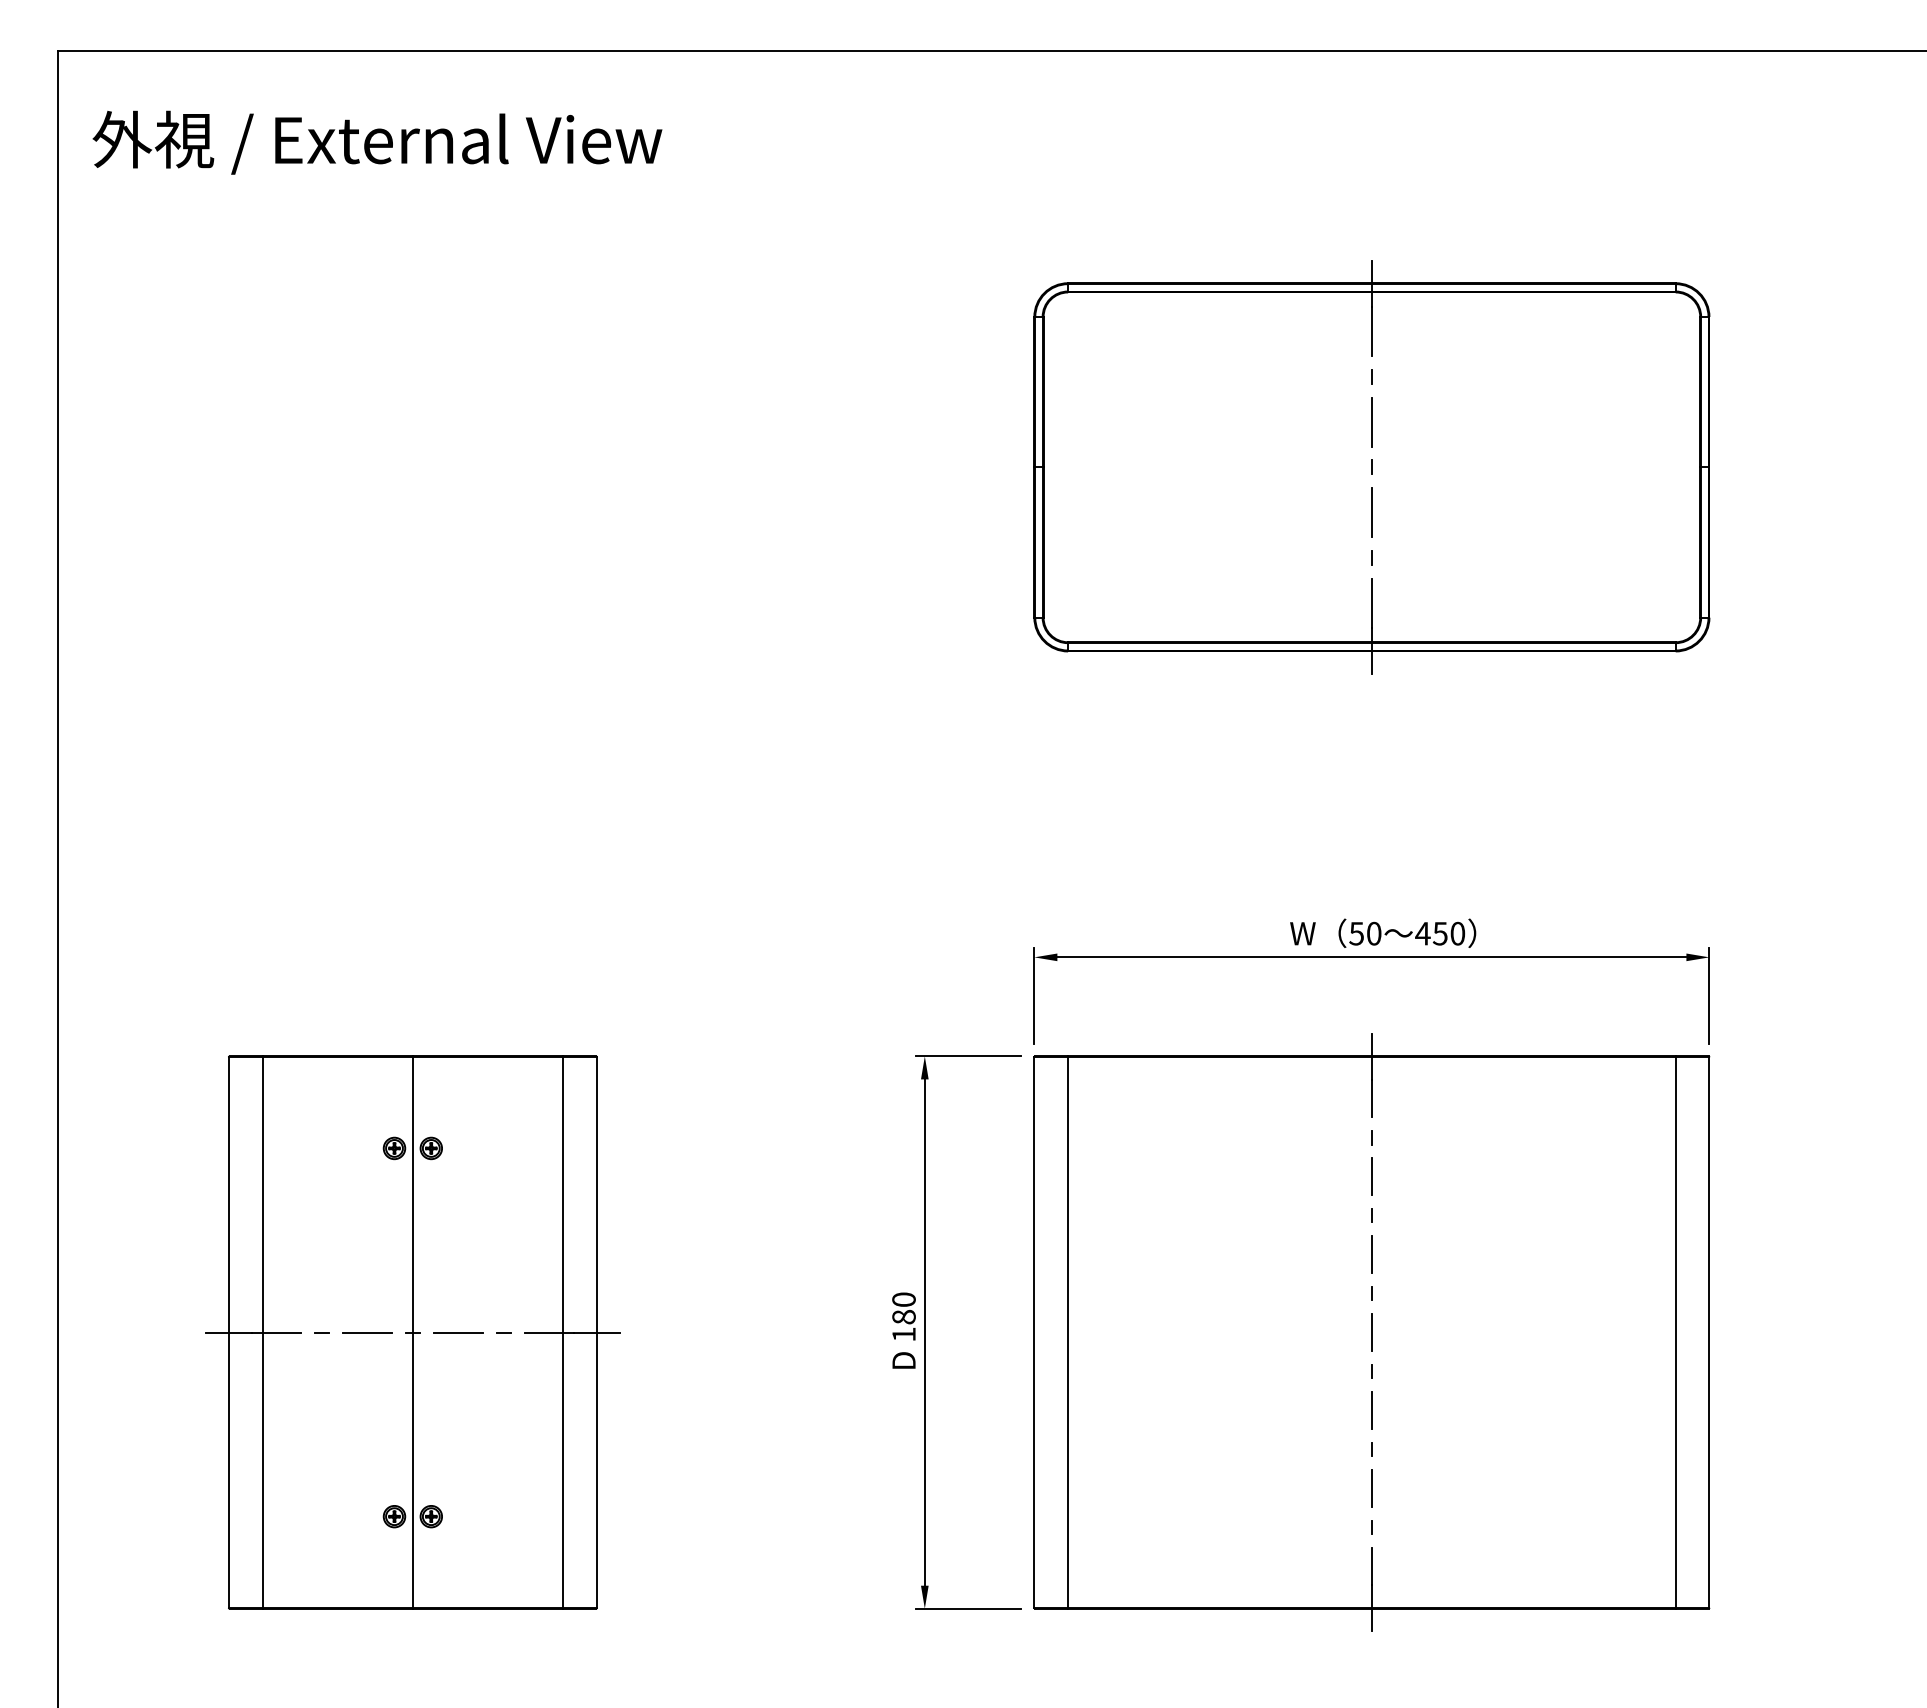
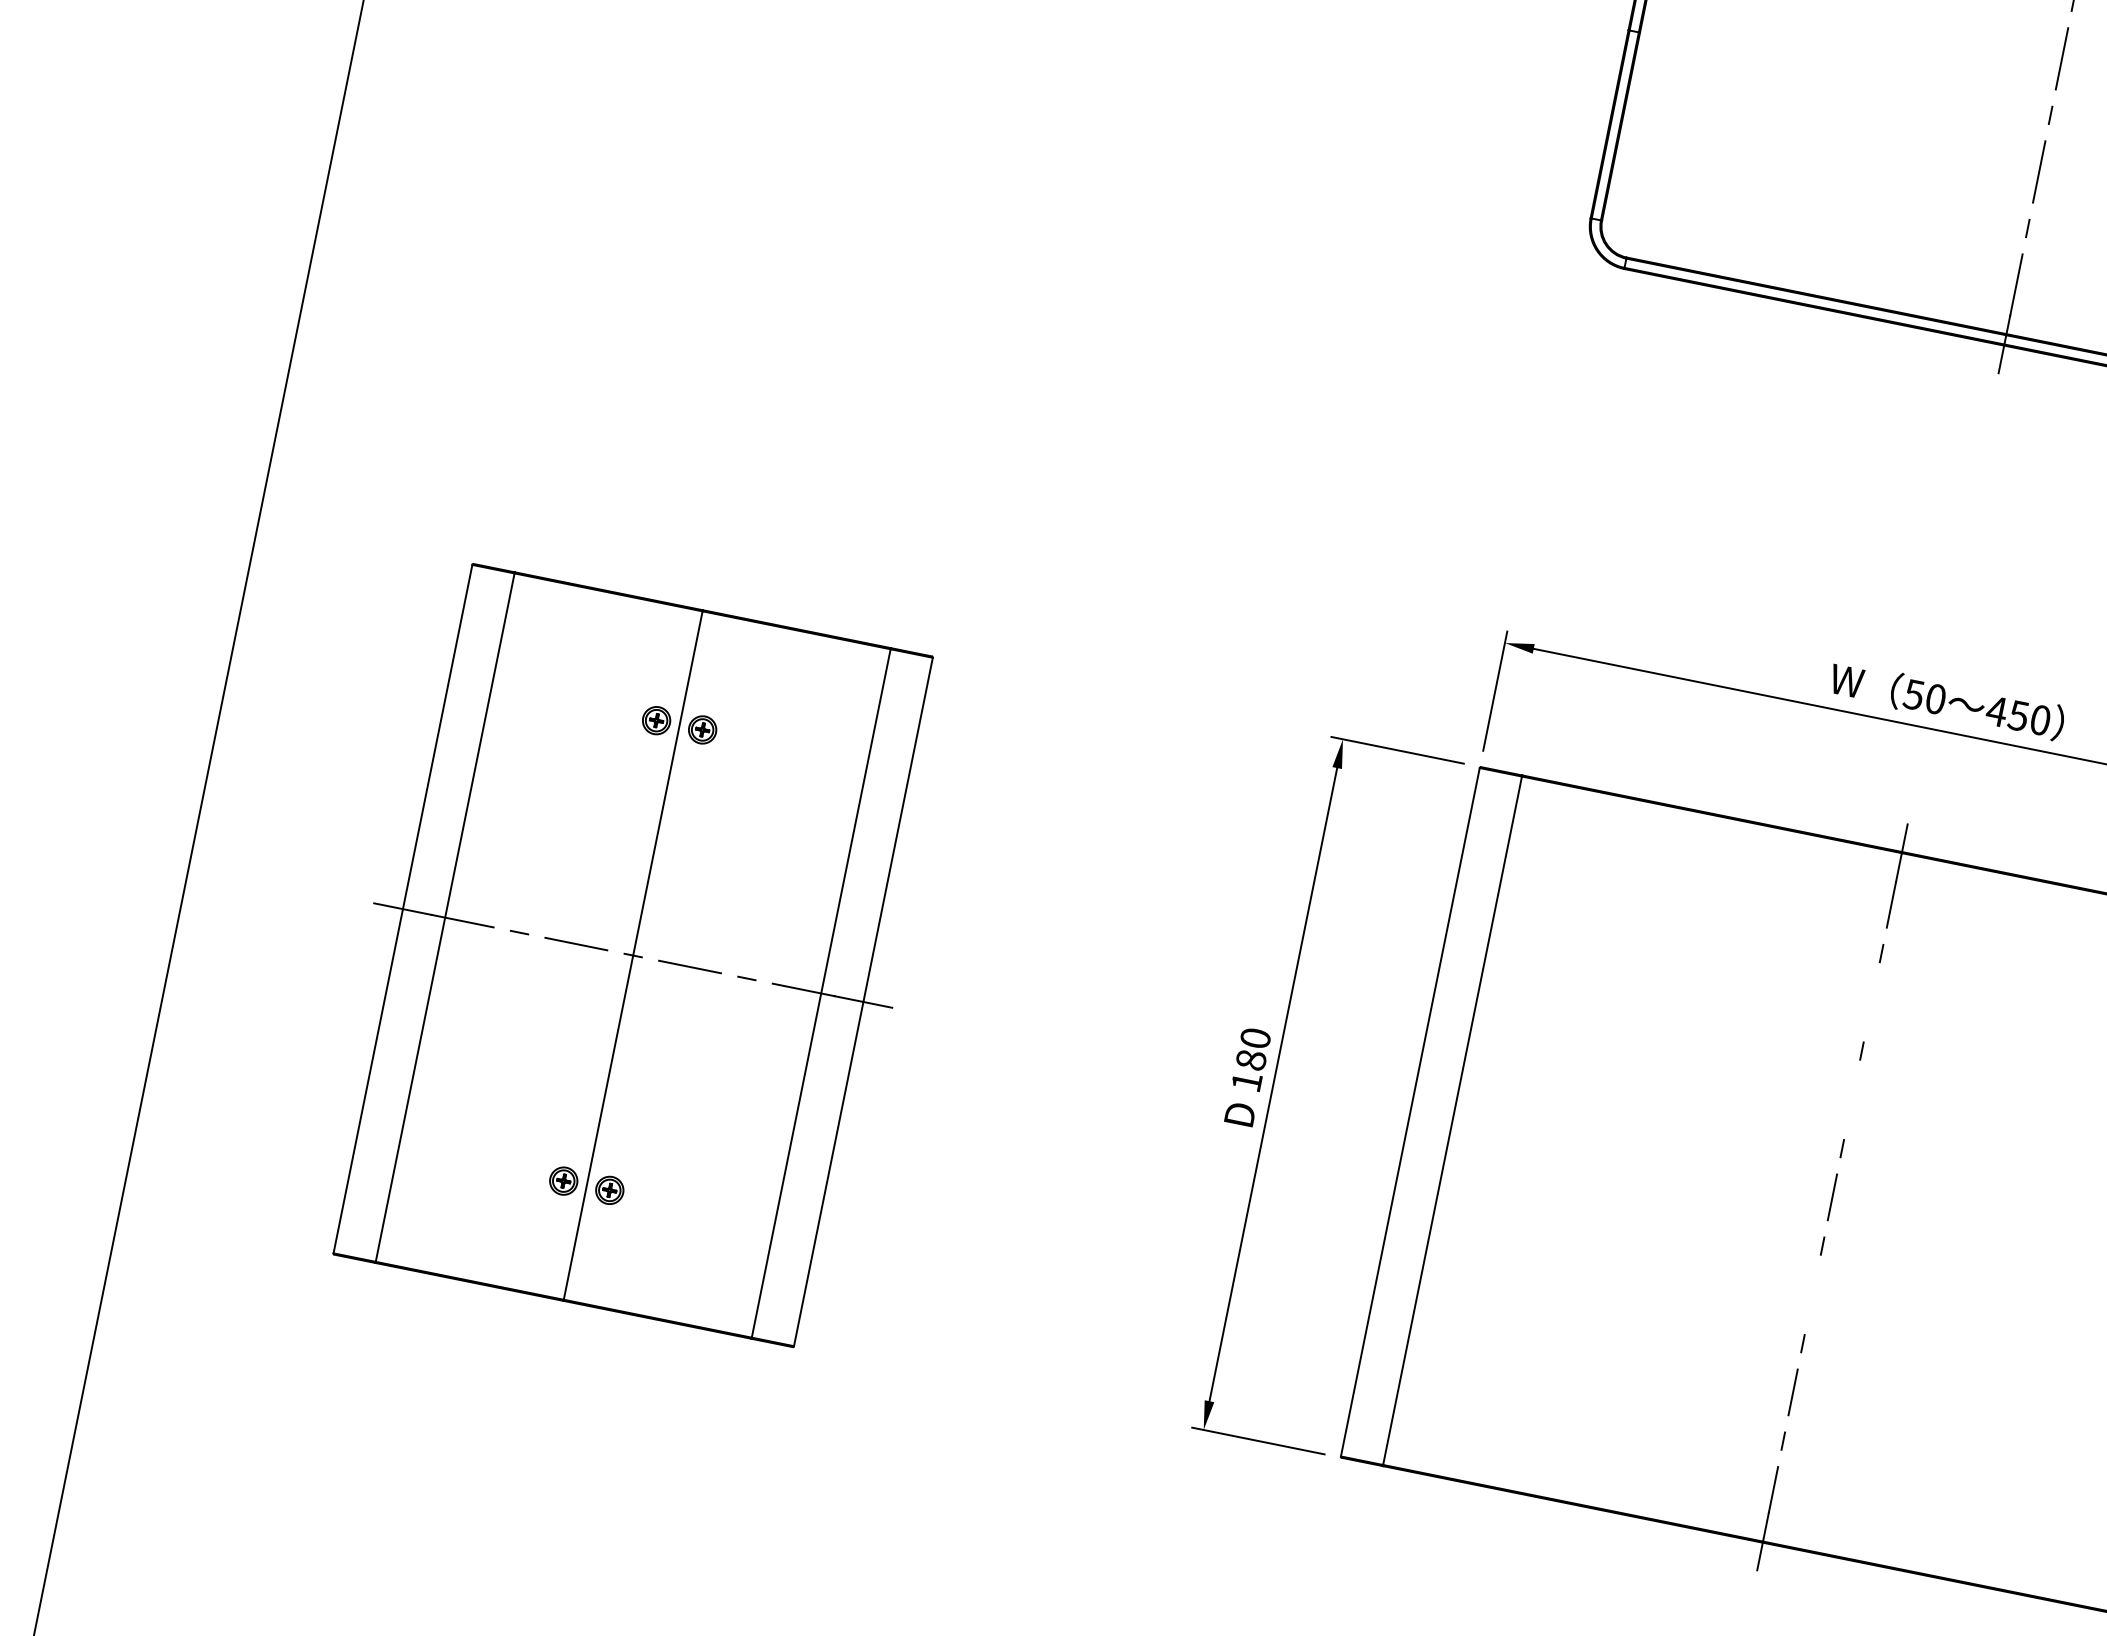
line: (1371, 1176) -> (1871, 1002), removed
line: (1371, 1254) -> (1851, 1099), removed
line: (1371, 1410) -> (1812, 1294), removed

